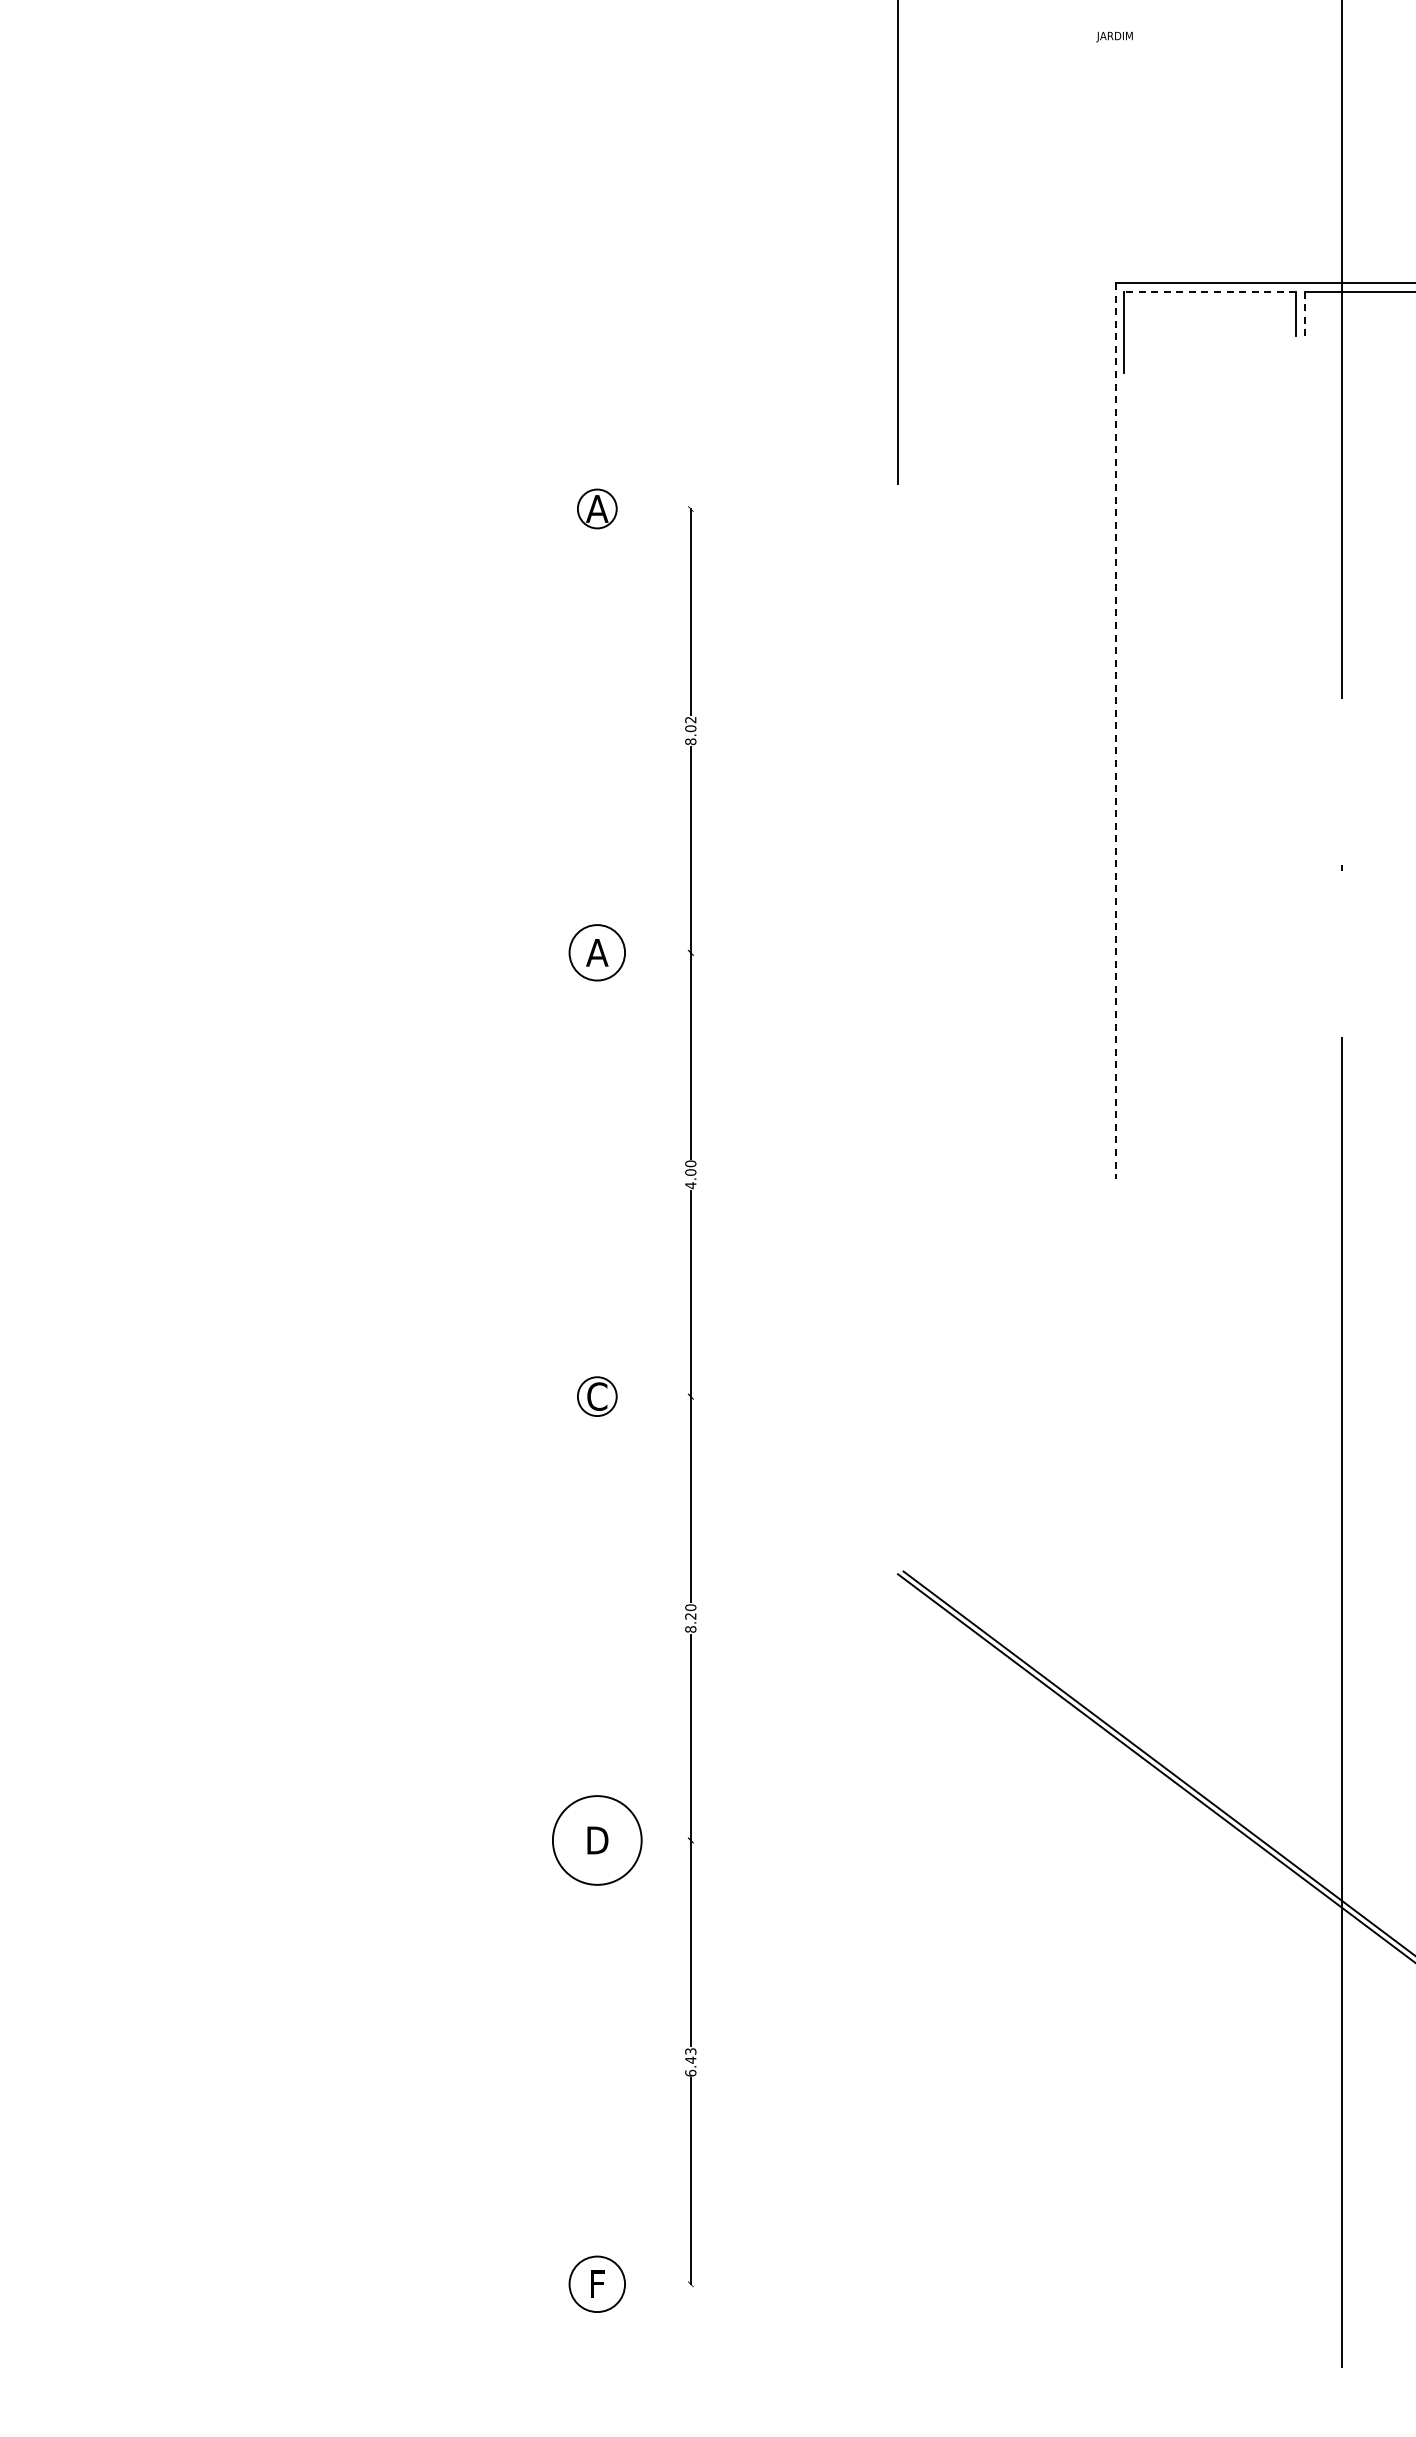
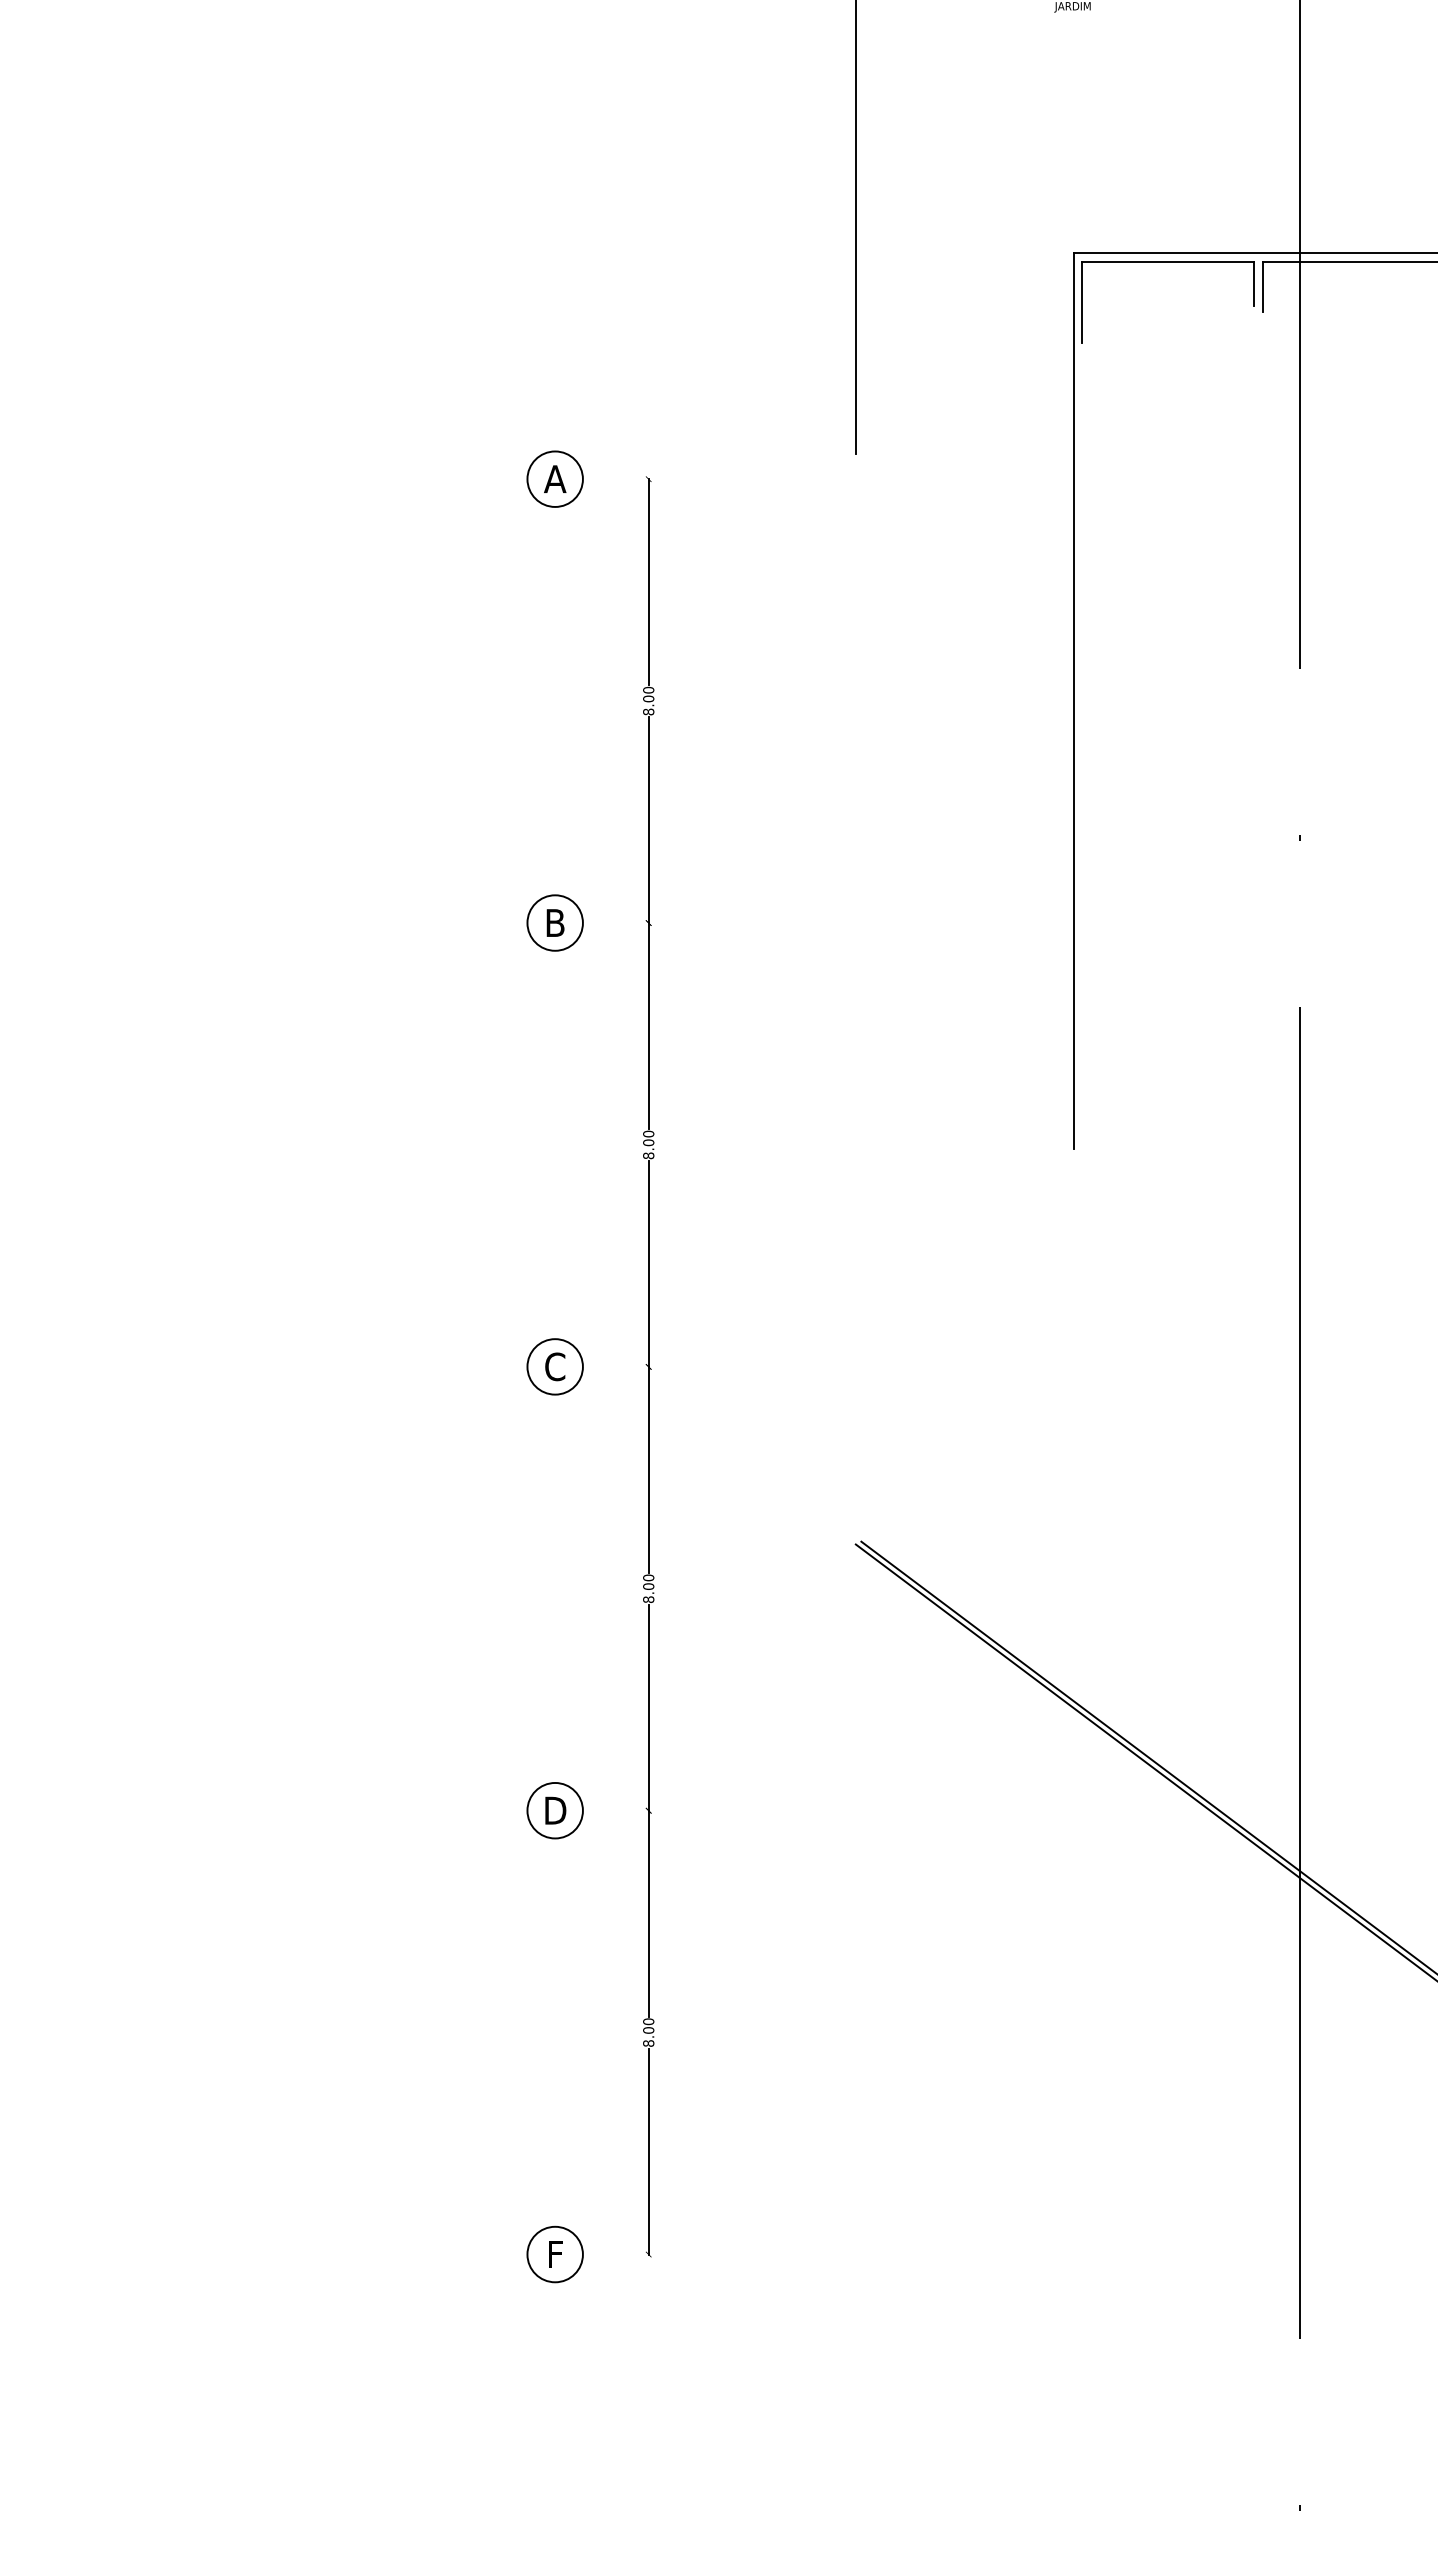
line: (1210, 291) -> (1168, 261), dashed -> solid
line: (1304, 316) -> (1262, 286), dashed -> solid
circle: (596, 508) -> (554, 478), size x1.43
text: (690, 719) -> (648, 689), 8.02 -> 8.00
line: (1115, 731) -> (1073, 701), dashed -> solid
text: (597, 952) -> (555, 922), A -> B
text: (690, 1185) -> (648, 1155), 4.00 -> 8.00
circle: (596, 1396) -> (554, 1366), size x1.43
text: (690, 1616) -> (648, 1586), 8.20 -> 8.00
circle: (596, 1840) -> (554, 1810), size x0.62
text: (690, 2062) -> (648, 2032), 6.43 -> 8.00

